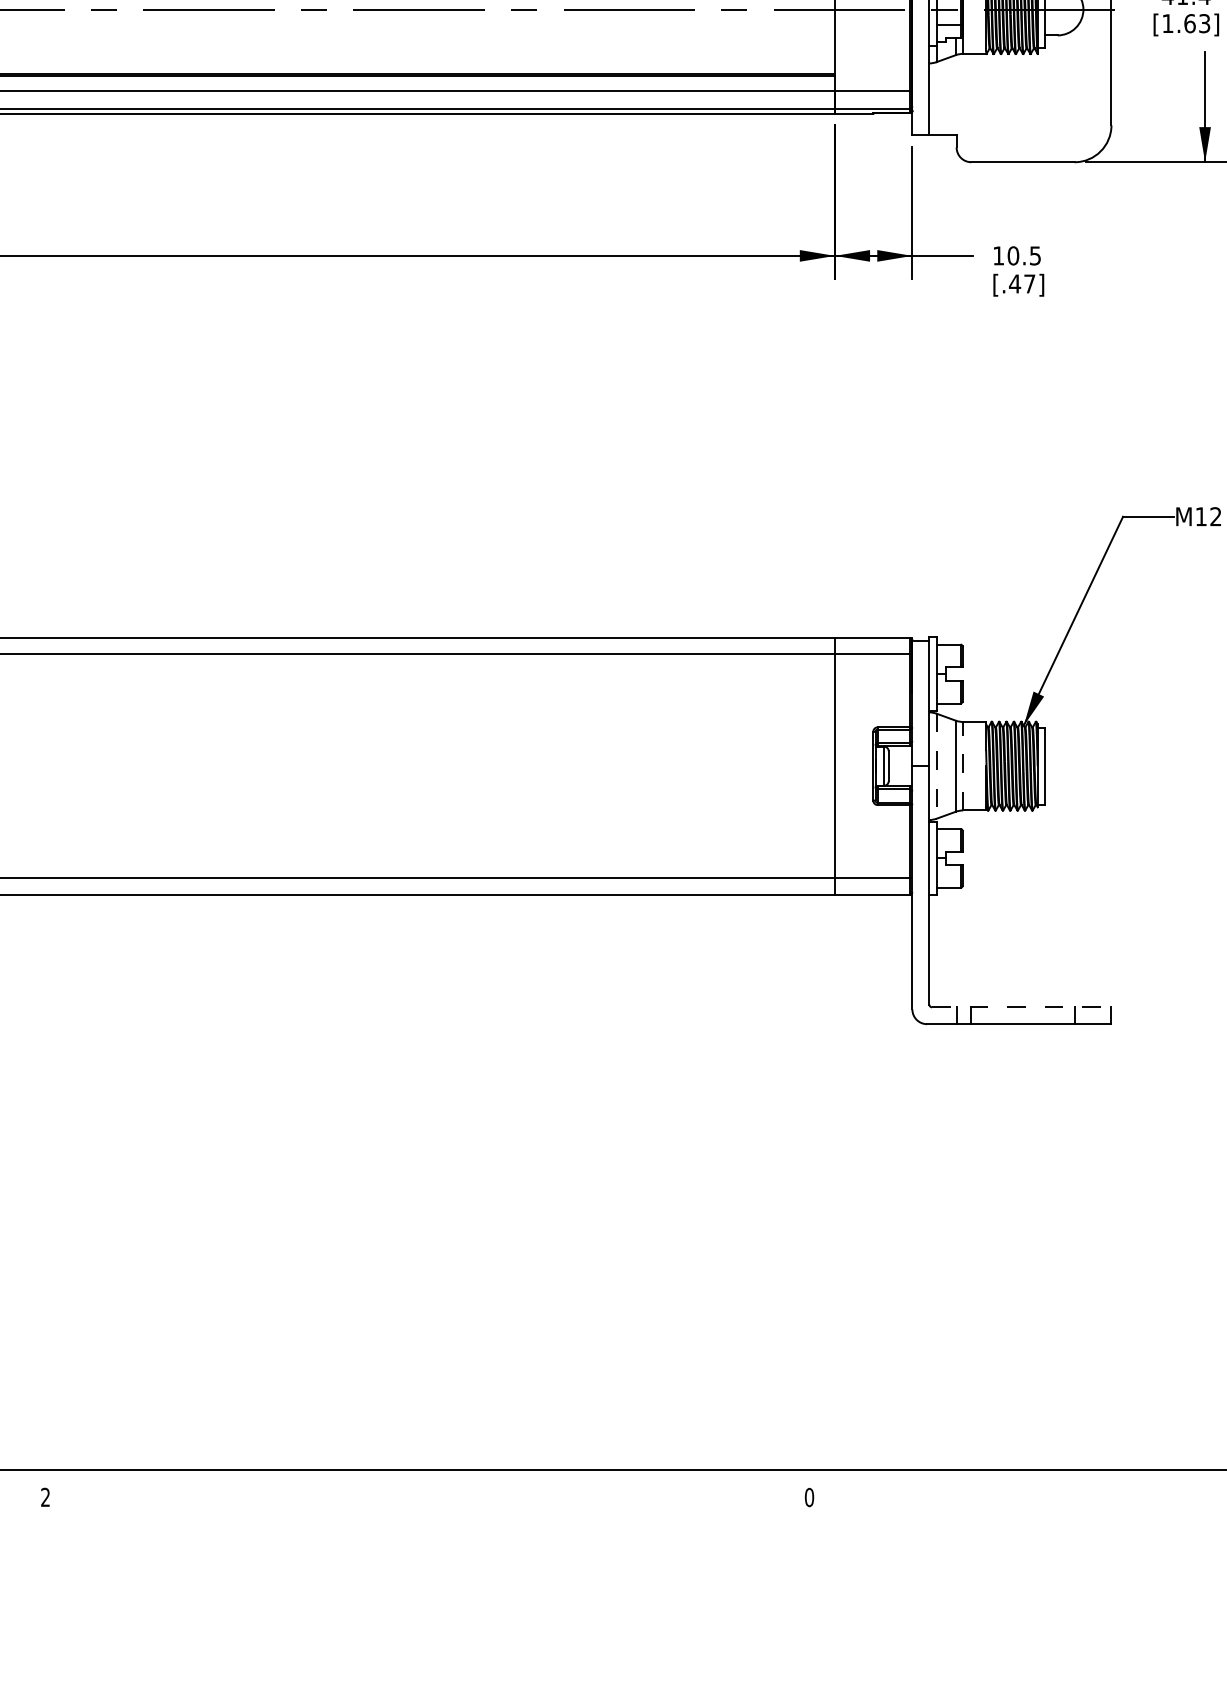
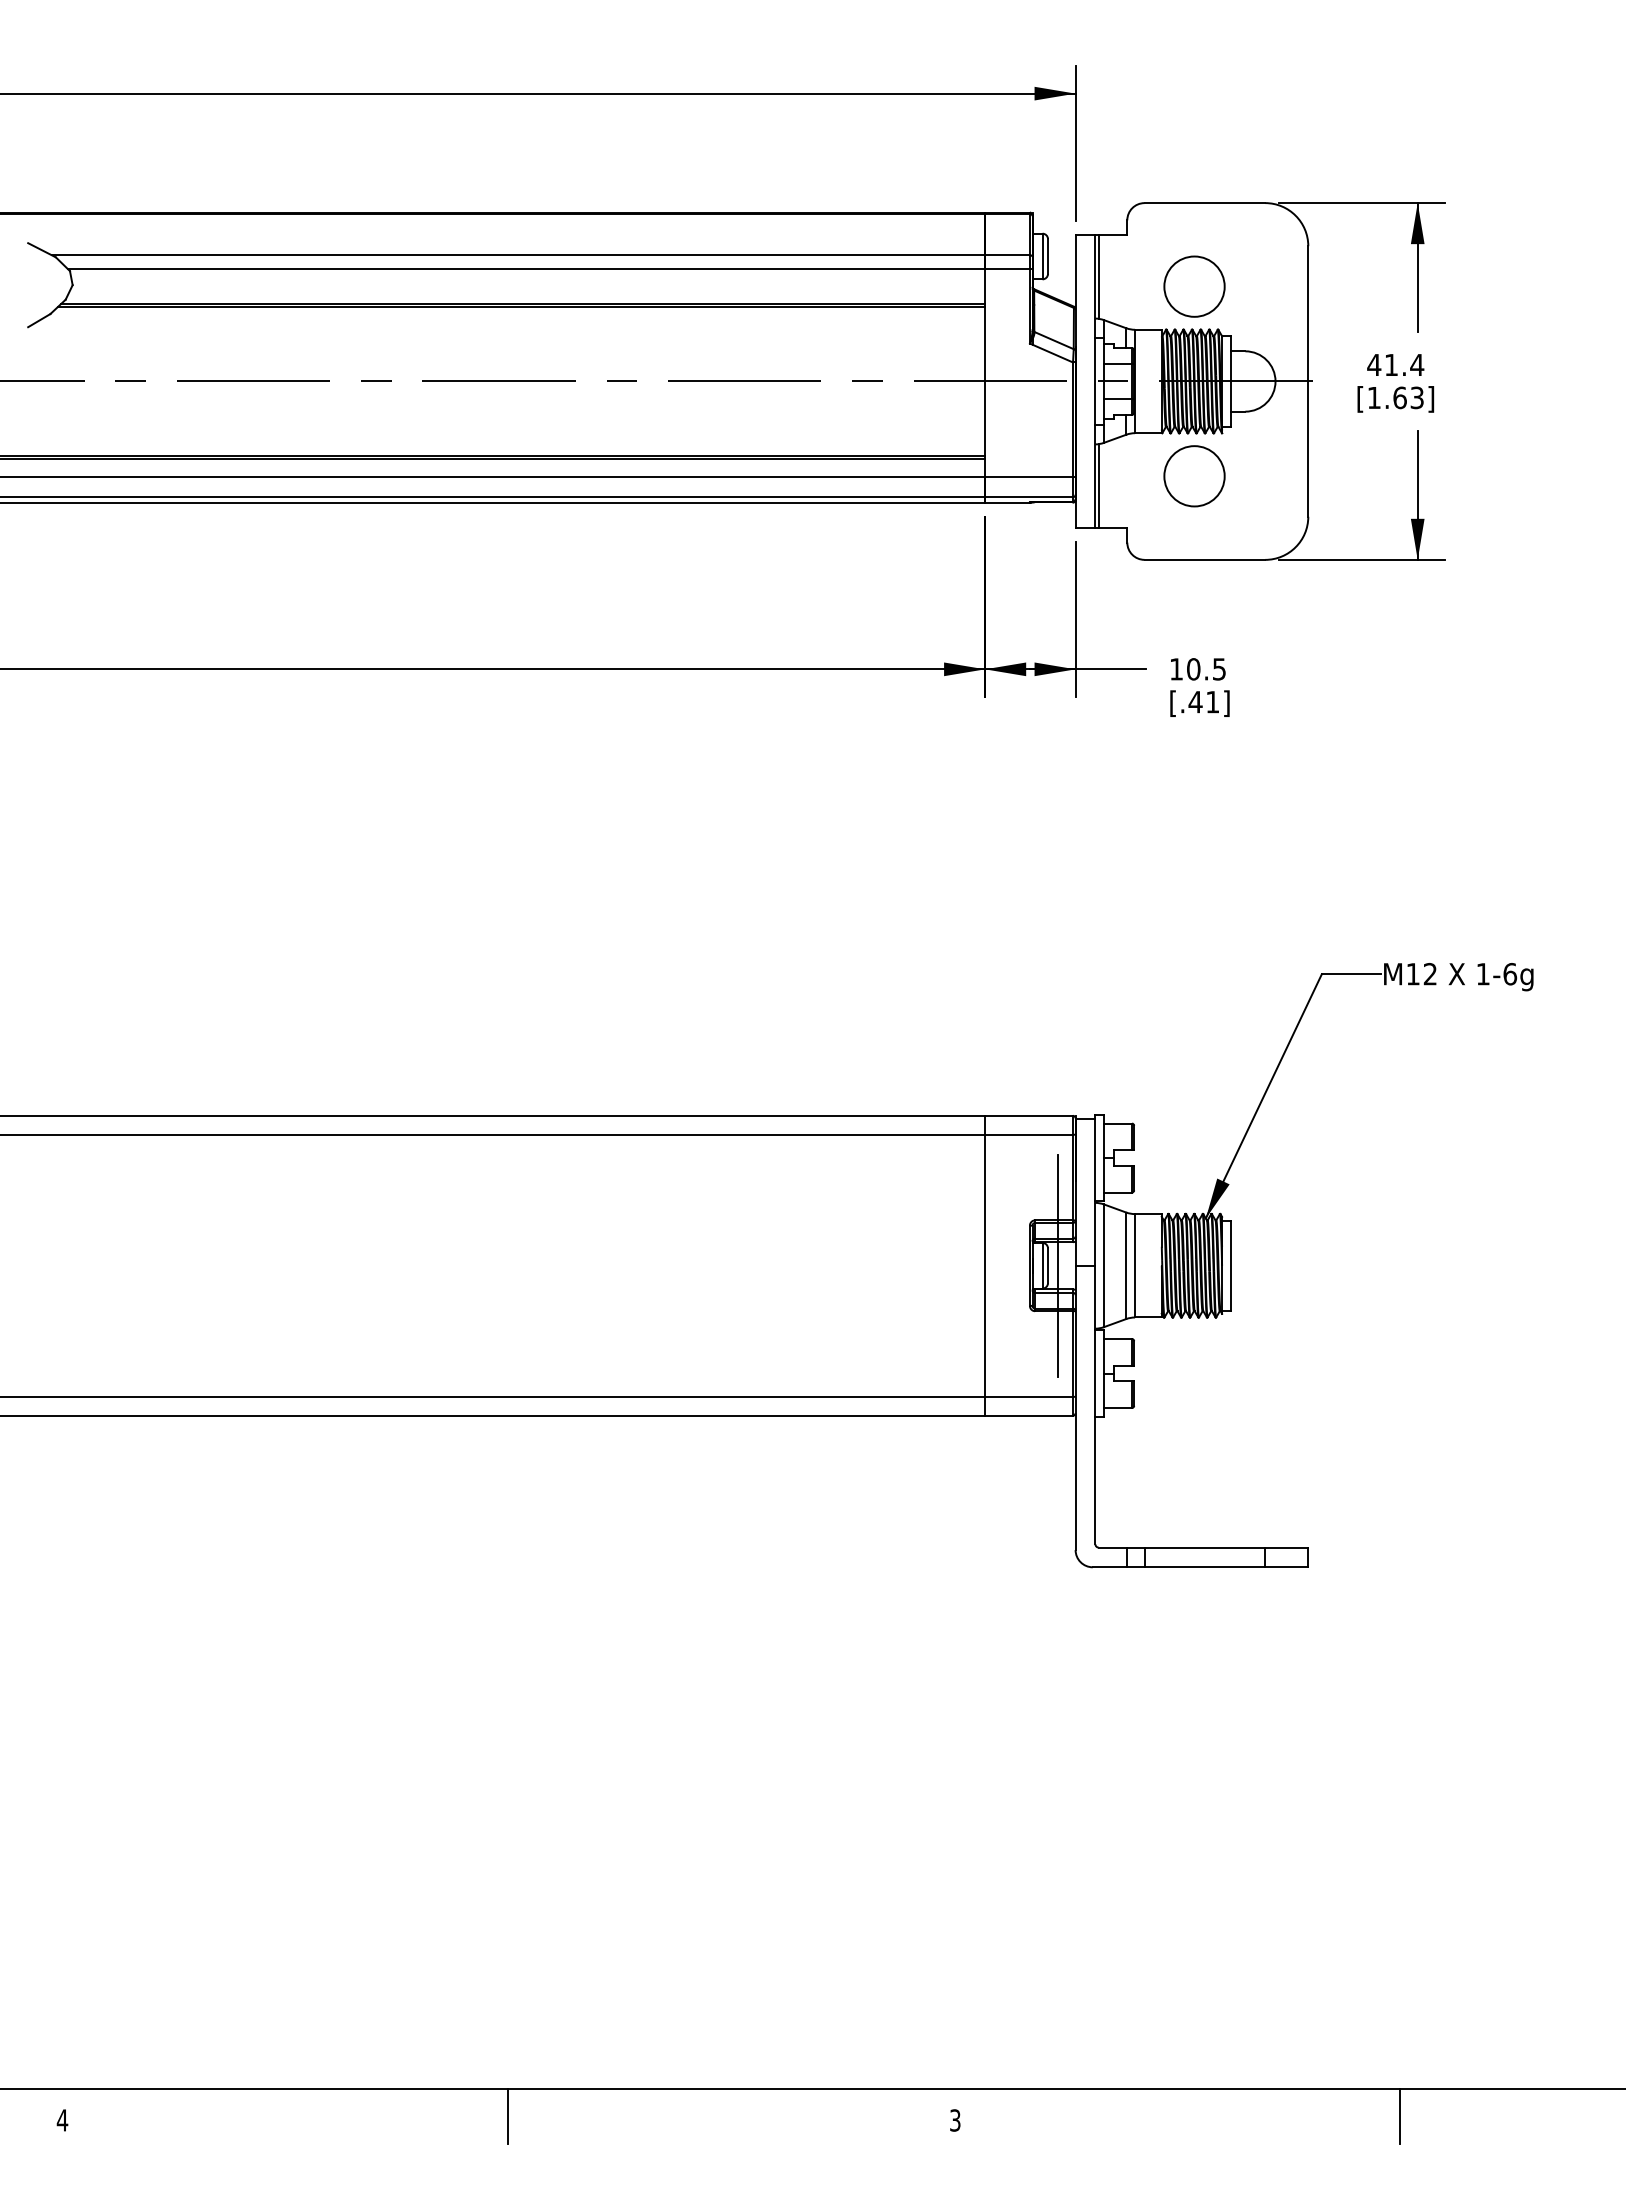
circle: (1014, 90) -> (1194, 476), added
line: (931, 99) -> (1098, 486), added
text: (1029, 284) -> (1212, 702), [.47] -> [.41]
line: (897, 765) -> (1058, 1265), added
line: (963, 765) -> (1135, 1265), dashed -> solid
line: (937, 766) -> (1104, 1266), dashed -> solid
line: (1021, 1007) -> (1203, 1547), dashed -> solid
line: (427, 1493) -> (508, 2115), added
line: (1190, 1493) -> (1400, 2115), added
text: (45, 1497) -> (62, 2120), 2 -> 4
text: (809, 1497) -> (955, 2120), 0 -> 3

